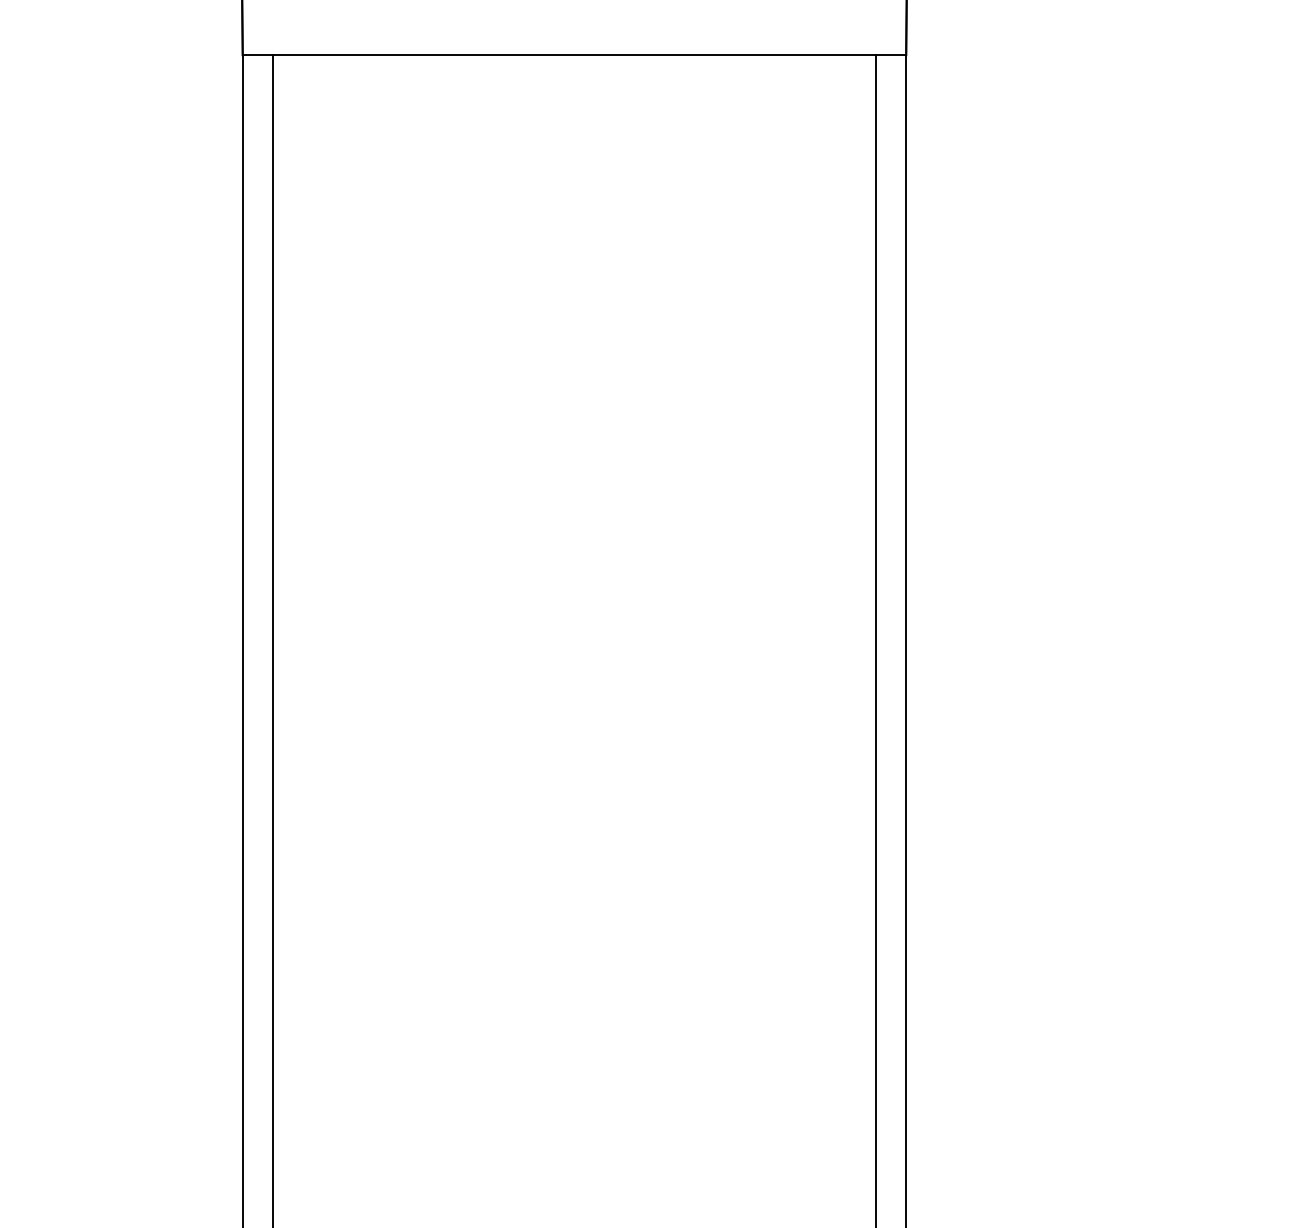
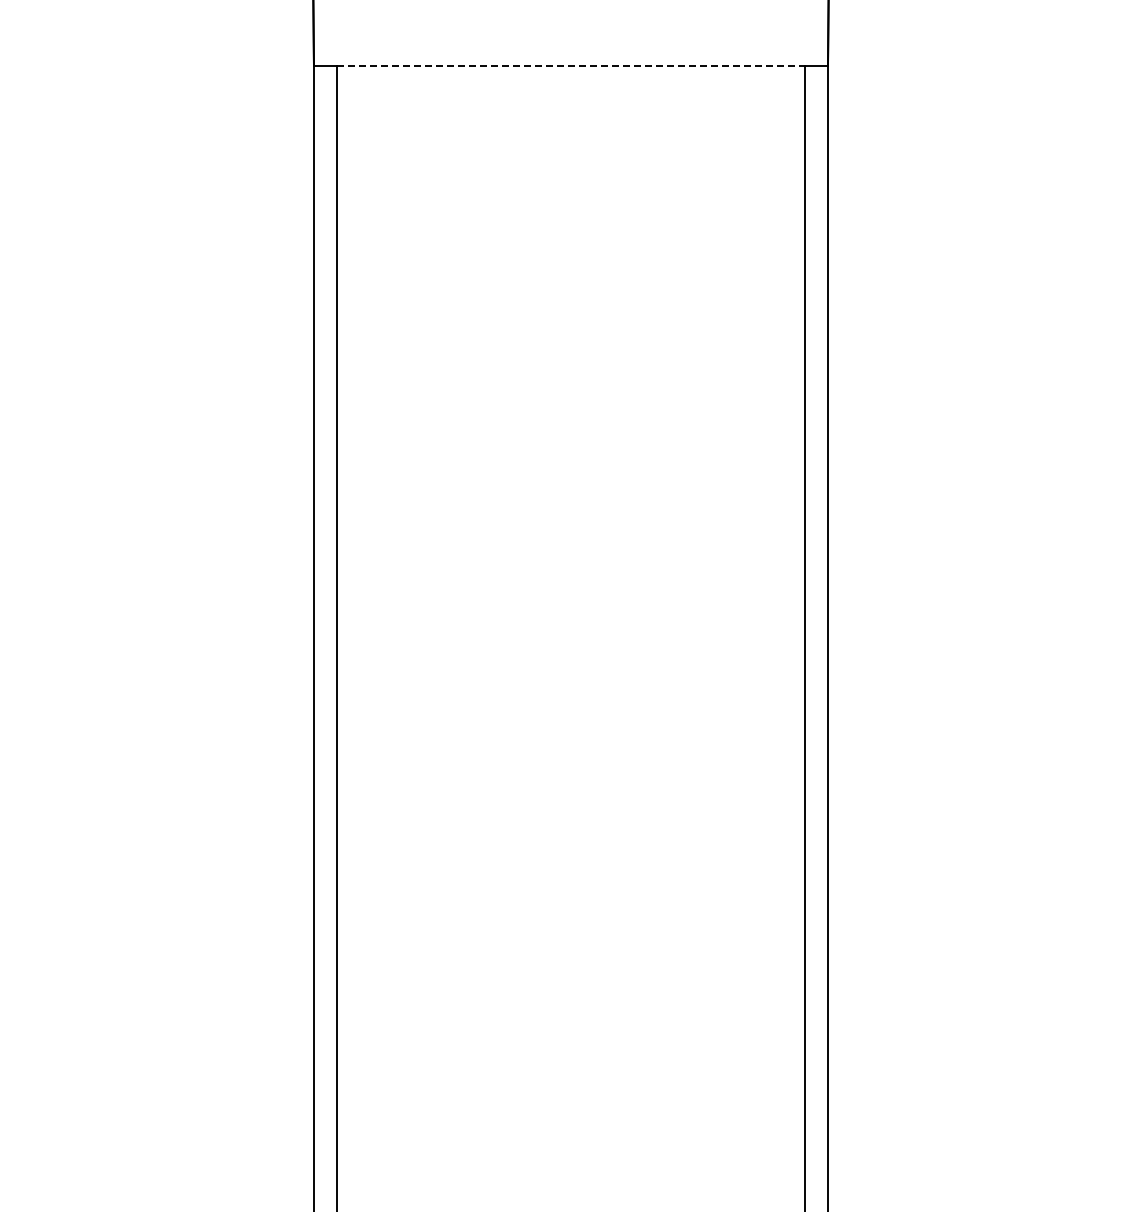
line: (573, 54) -> (570, 65), solid -> dashed

